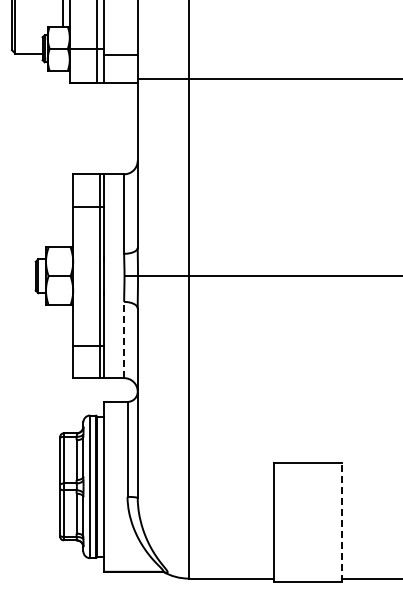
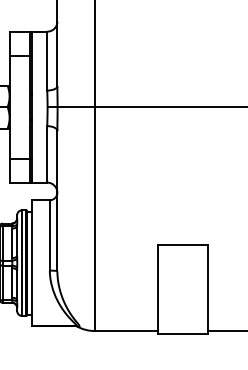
line: (124, 339) -> (47, 154), dashed -> solid
line: (341, 522) -> (208, 289), dashed -> solid

